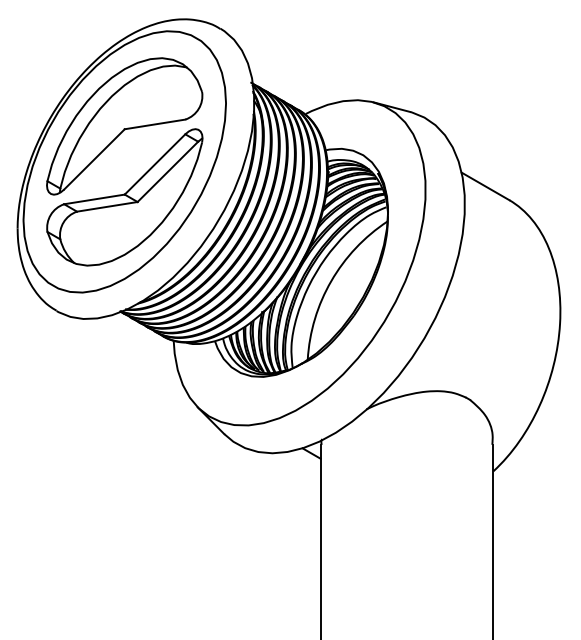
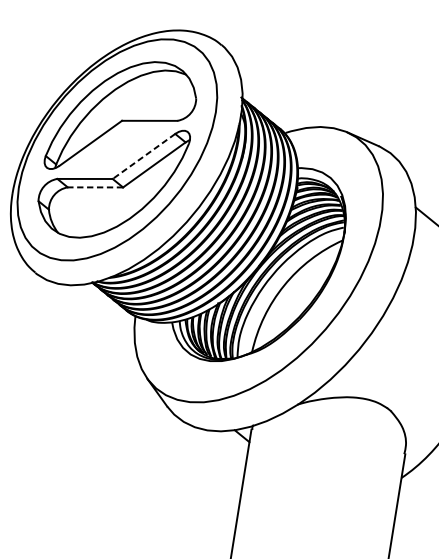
line: (155, 164) -> (144, 156), solid -> dashed
line: (107, 206) -> (95, 187), solid -> dashed

